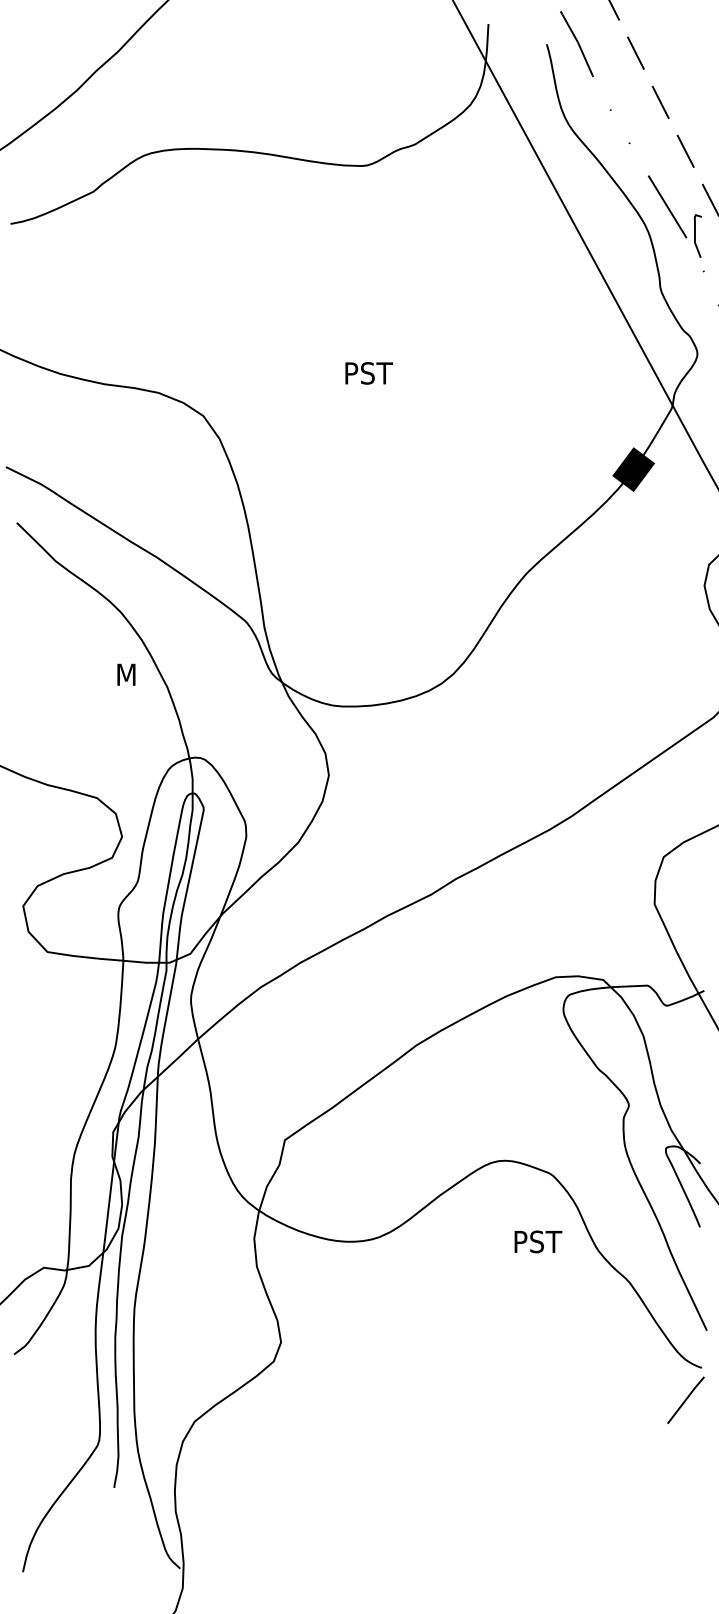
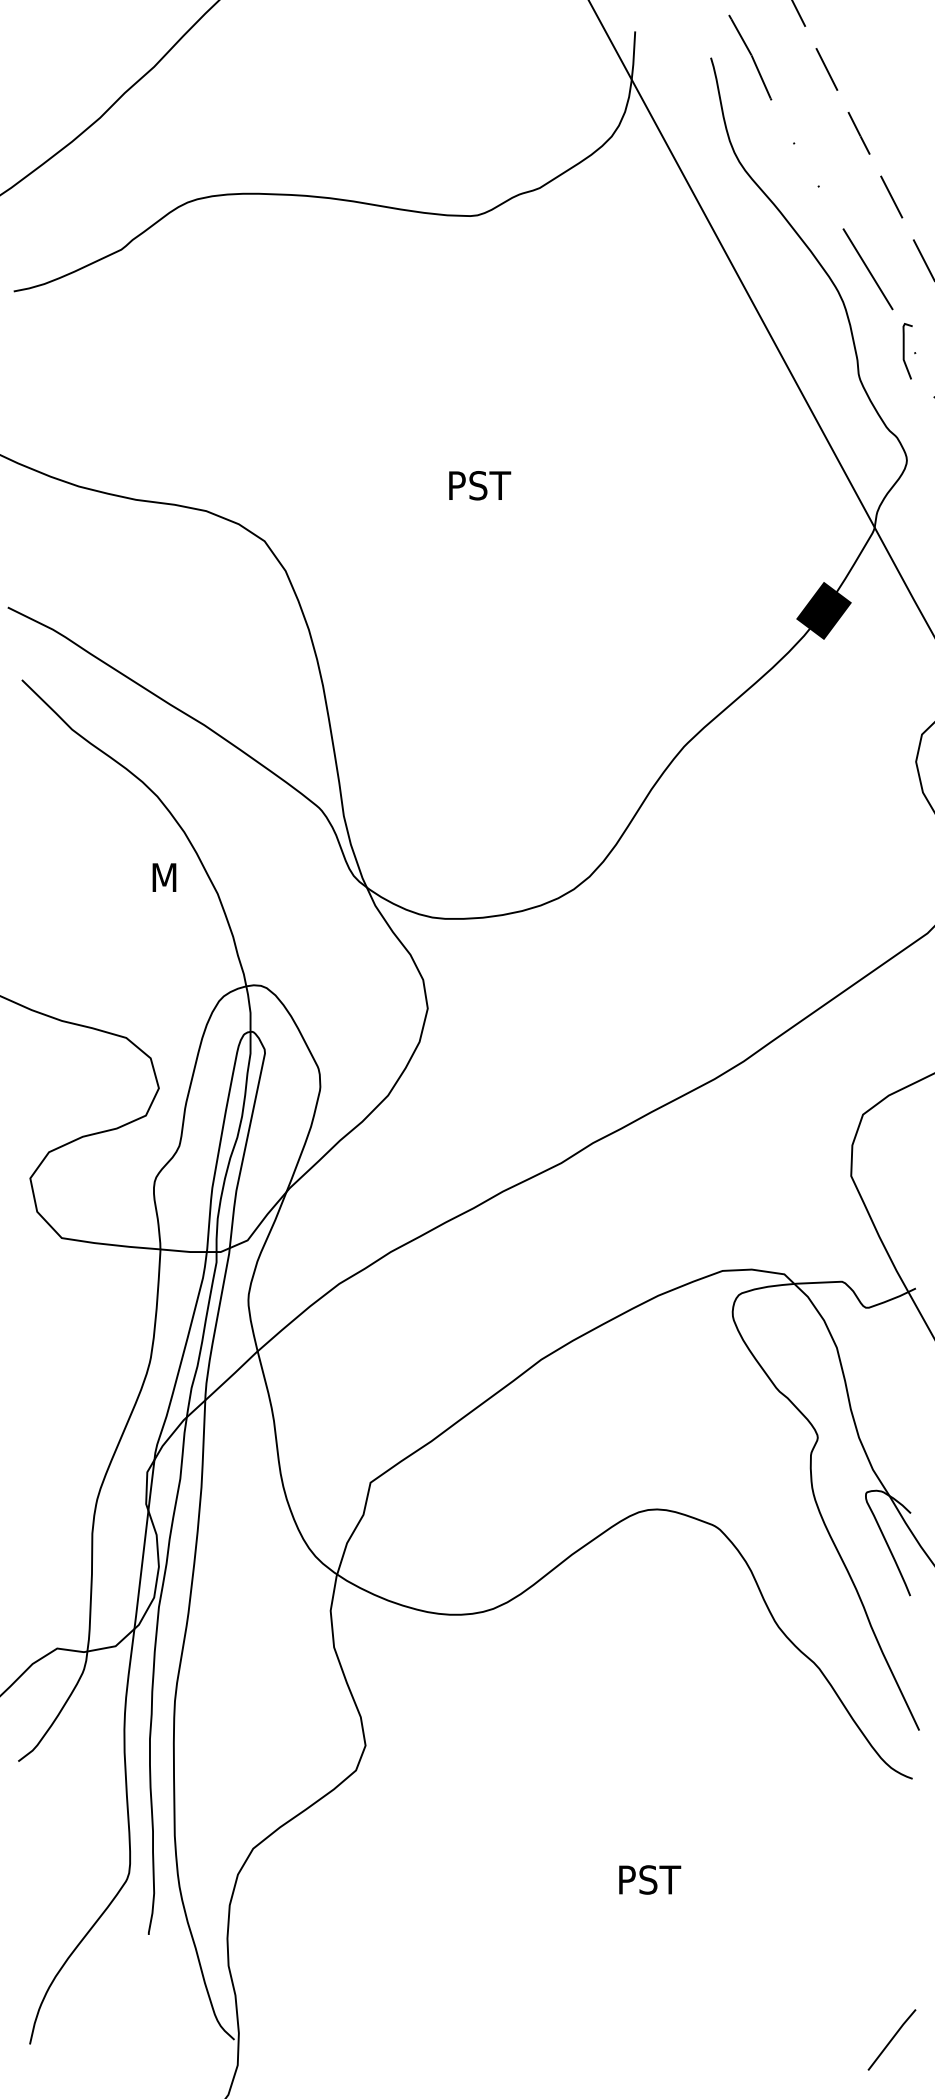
curve: (695, 236) -> (904, 351), moved
text: (538, 1241) -> (650, 1879), moved
line: (685, 1399) -> (891, 2039), moved

